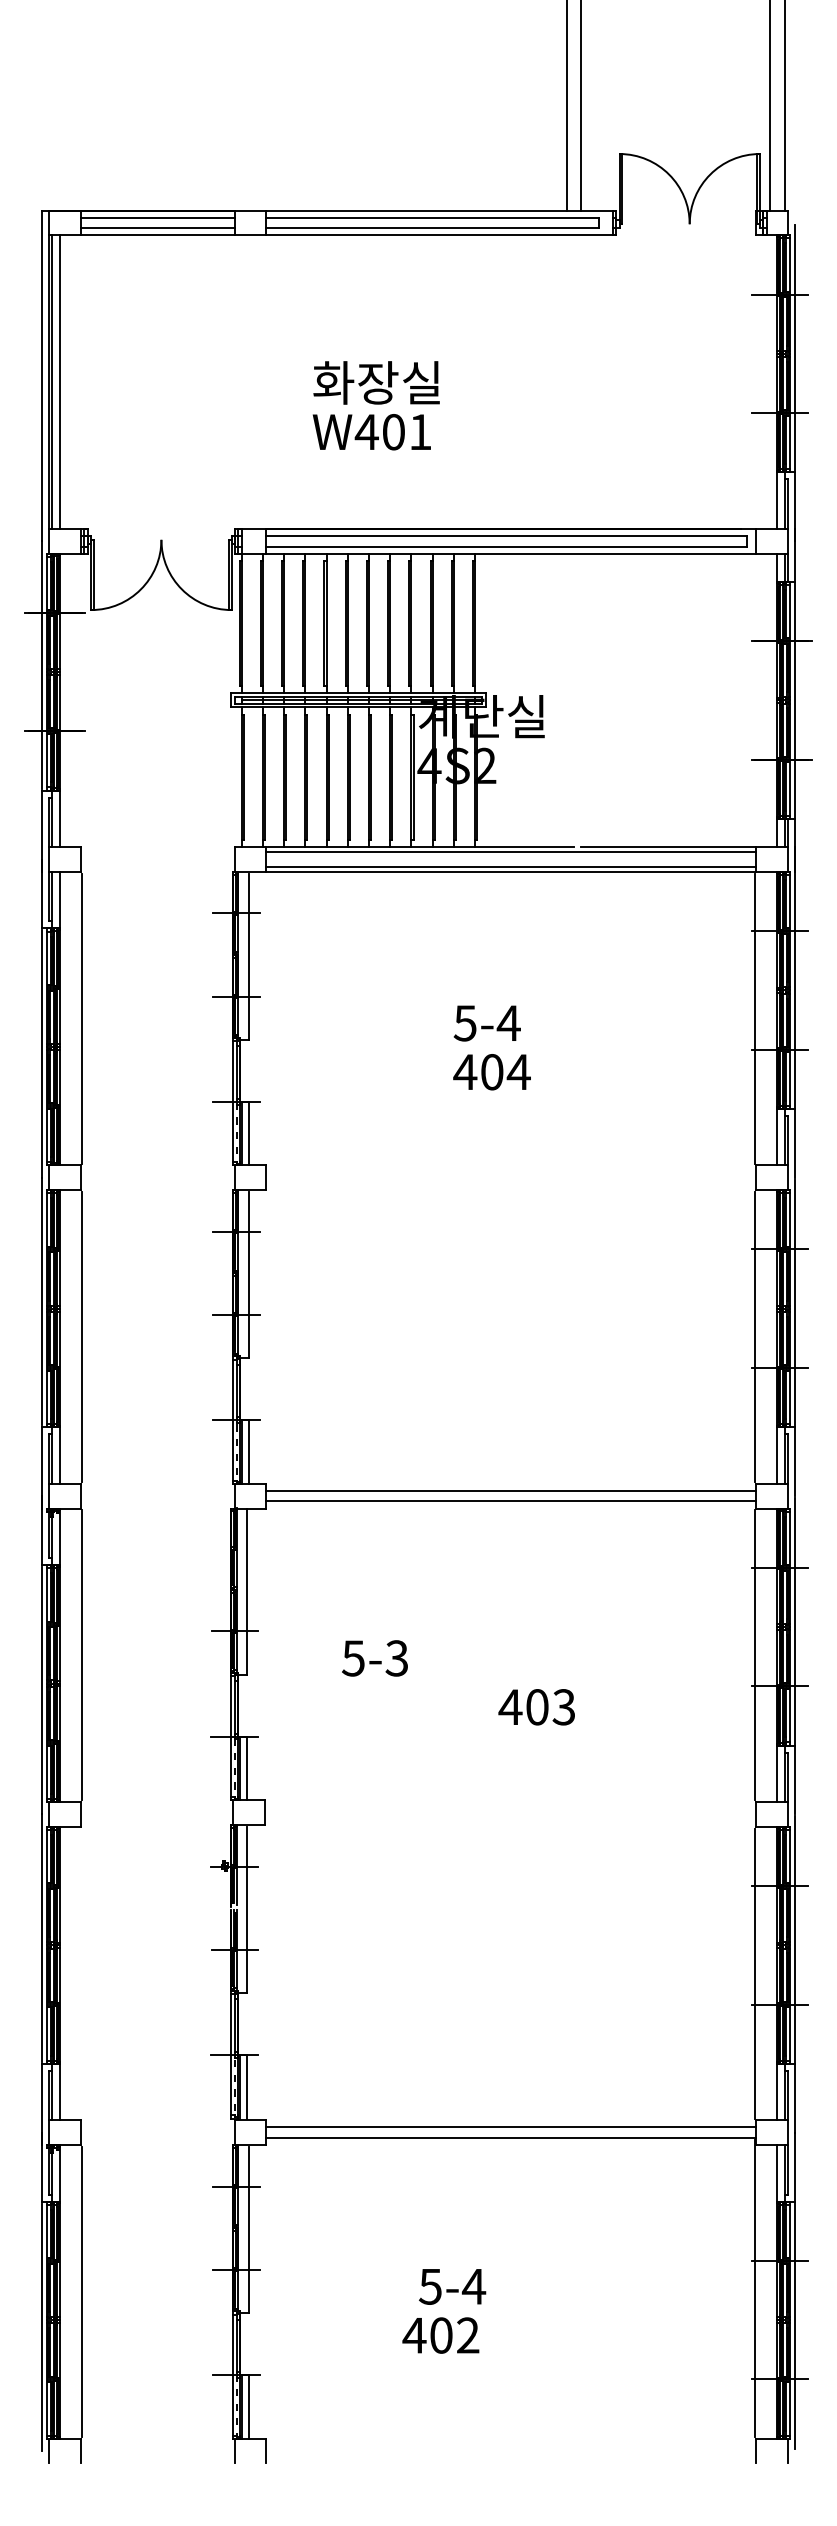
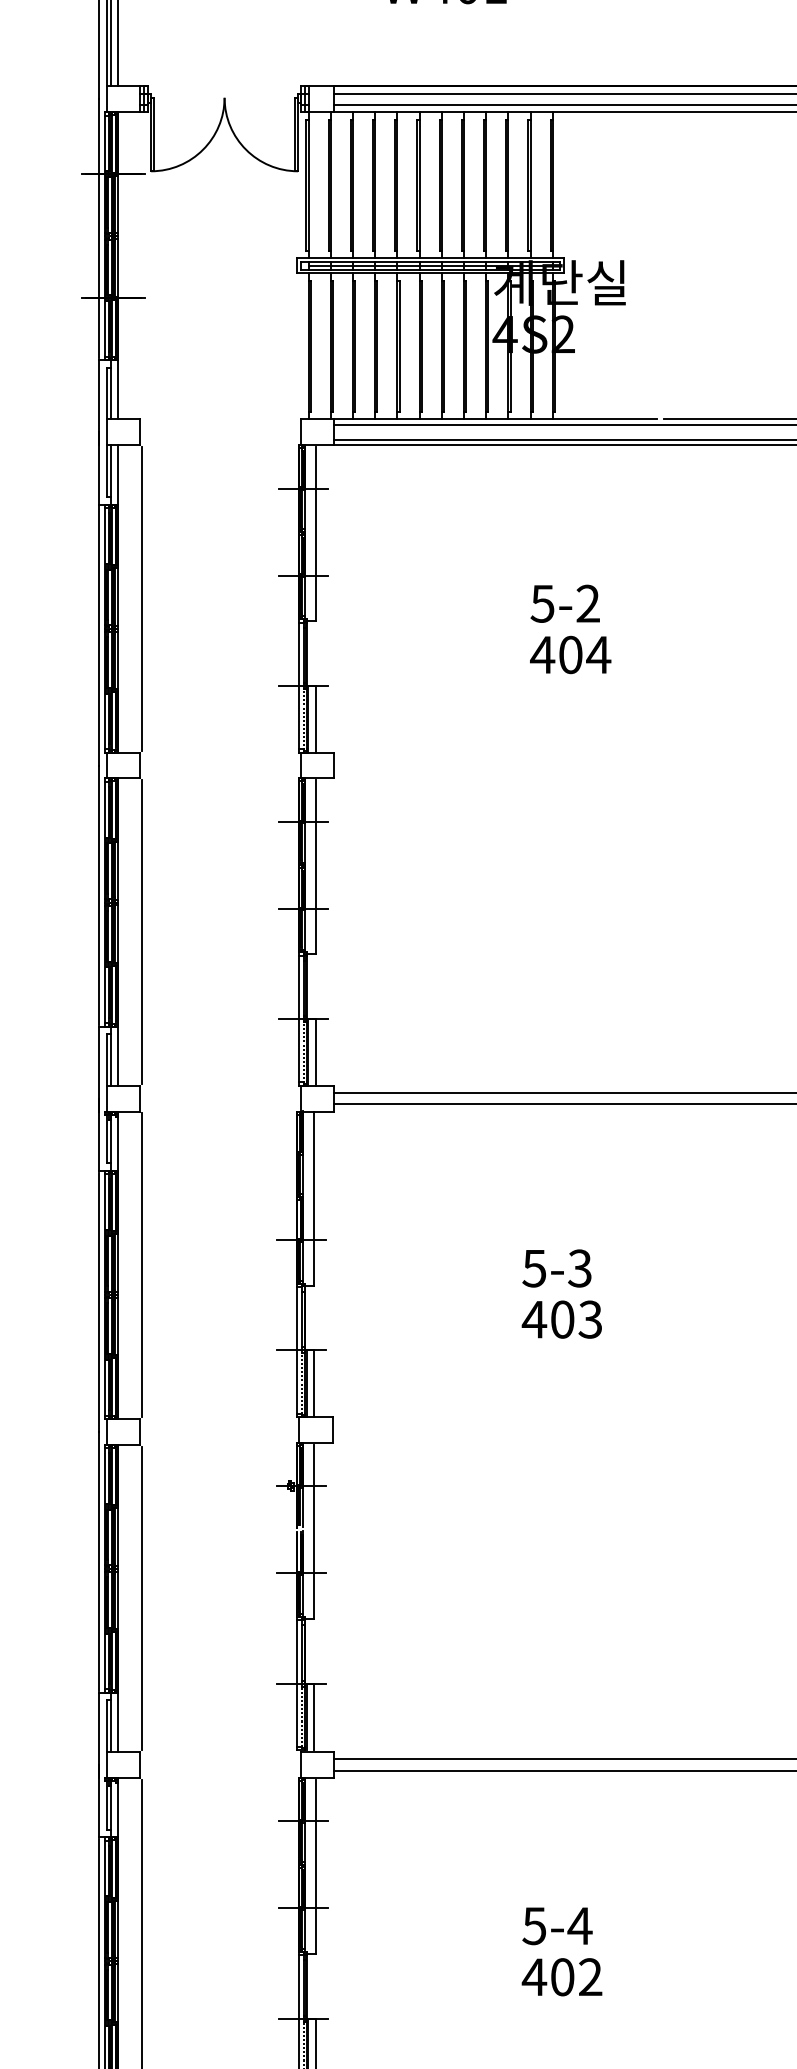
text: (508, 1022) -> (587, 602), 5-4 -> 5-2
text: (374, 1658) -> (556, 1268), moved
text: (536, 1707) -> (561, 1319), moved
line: (82, 1973) -> (141, 1598), added
text: (452, 2286) -> (557, 1925), moved
text: (440, 2335) -> (561, 1977), moved

